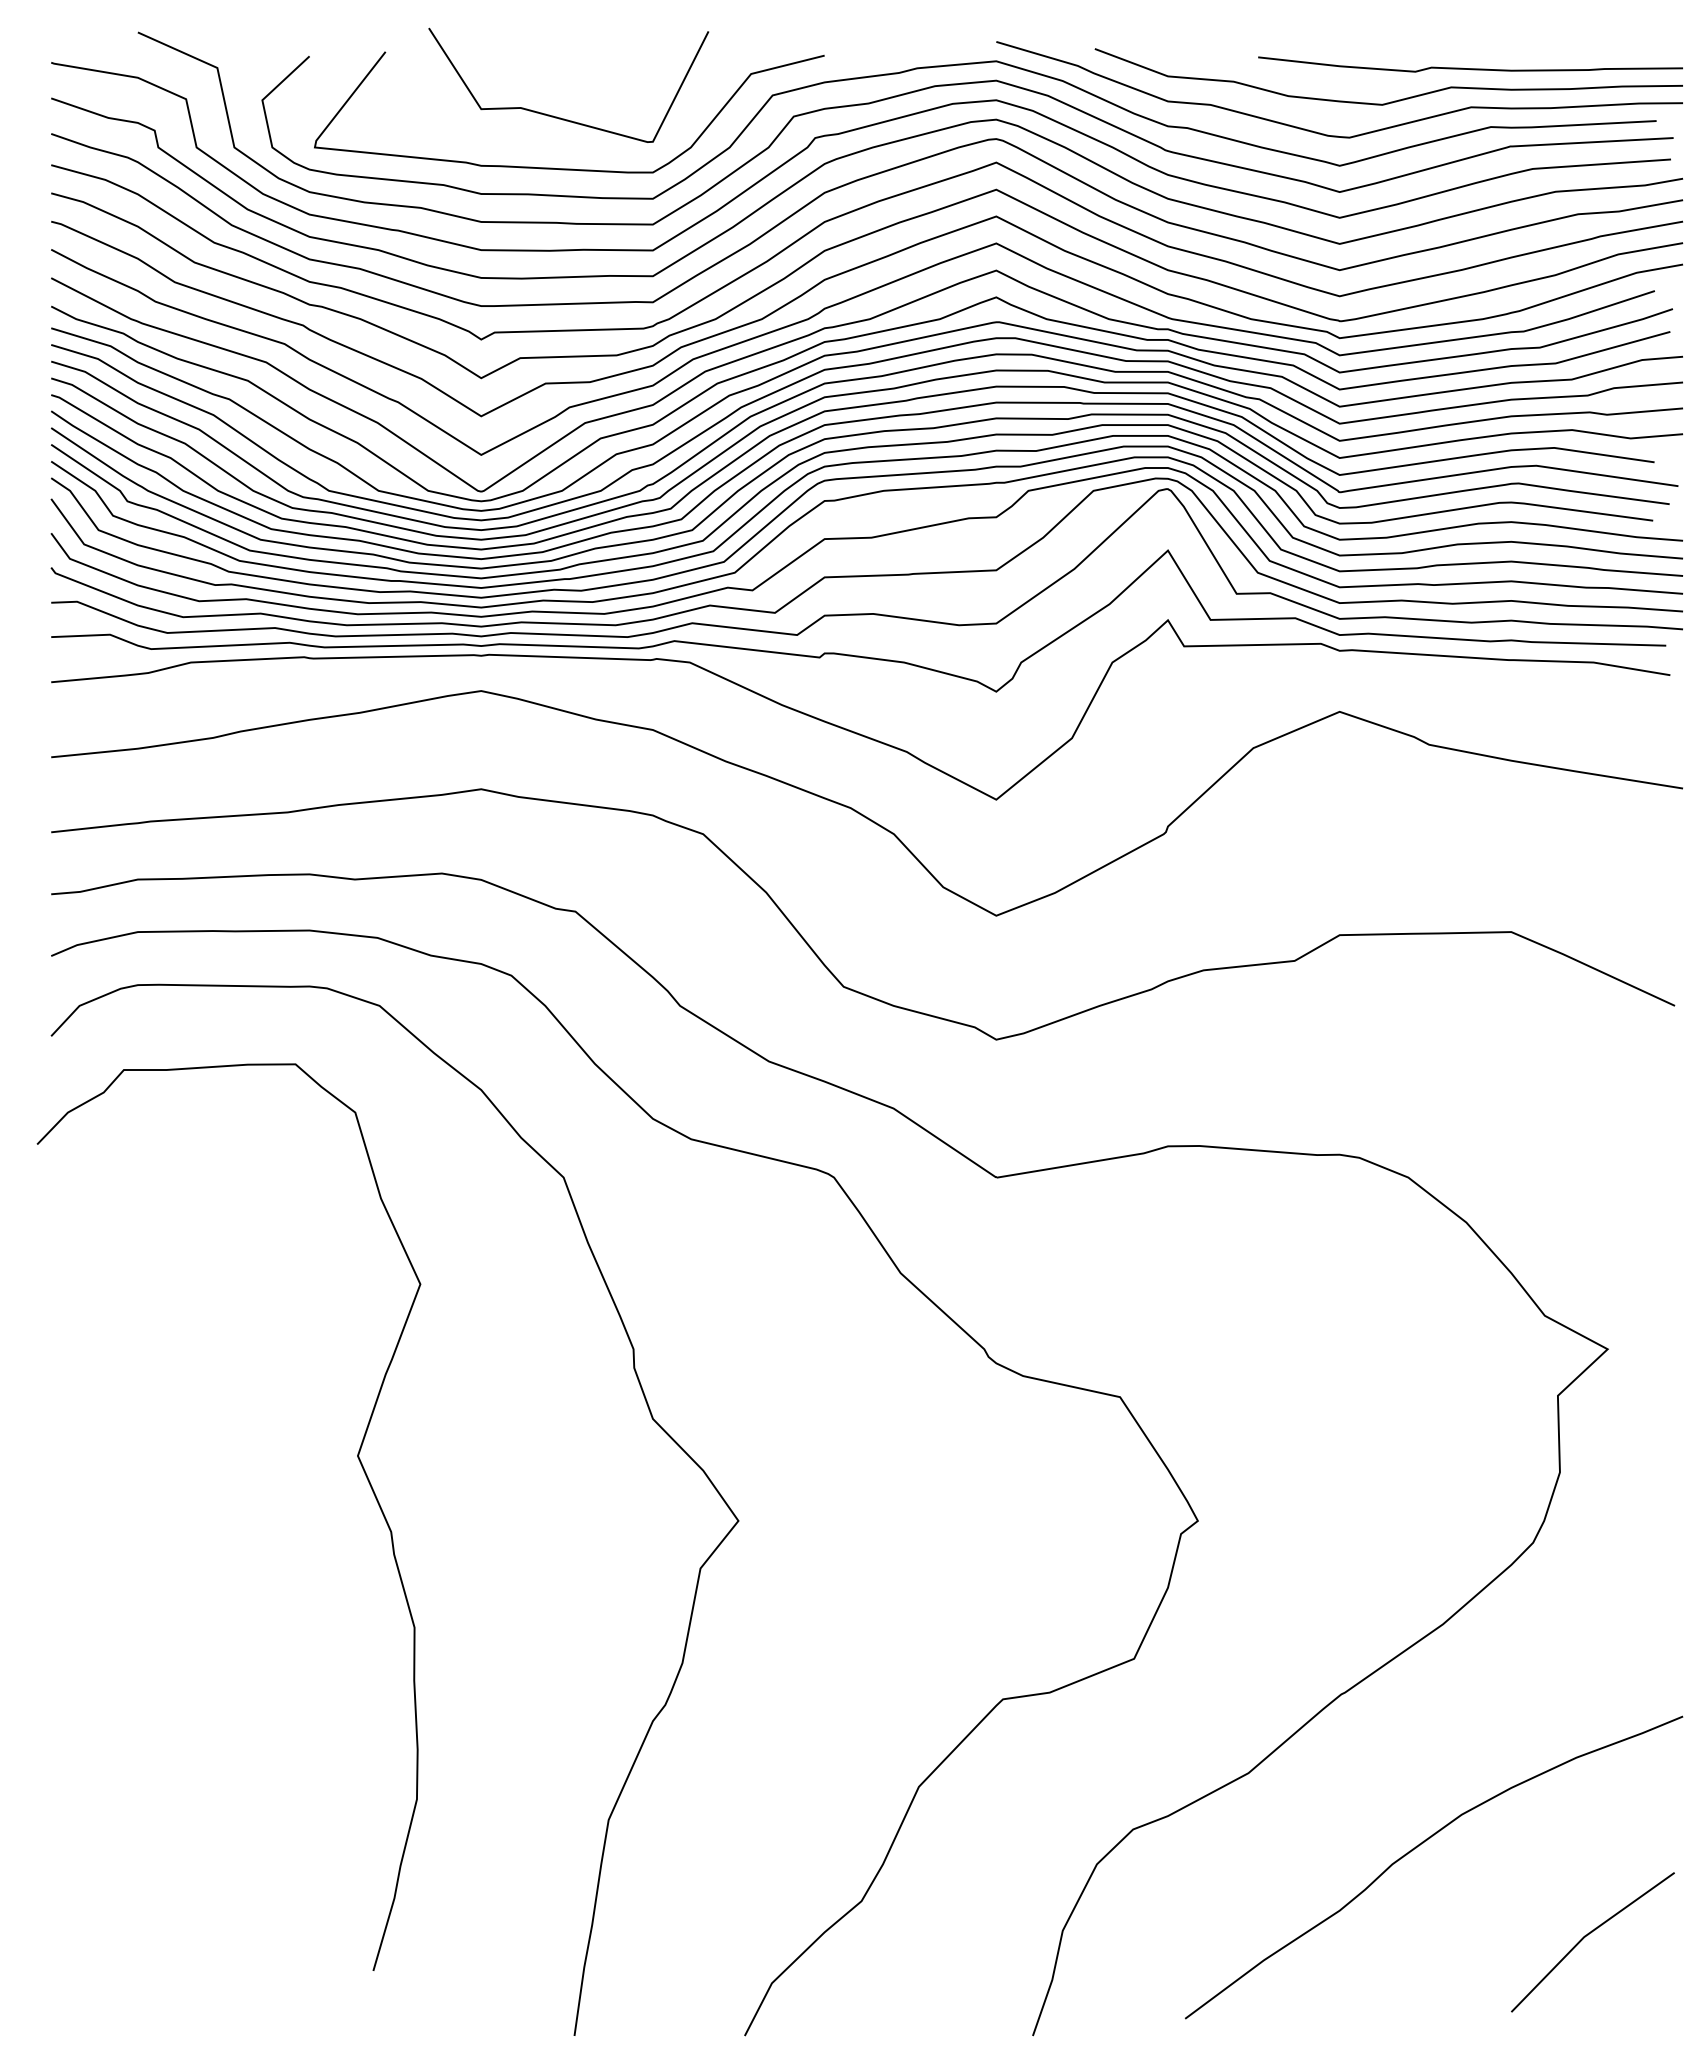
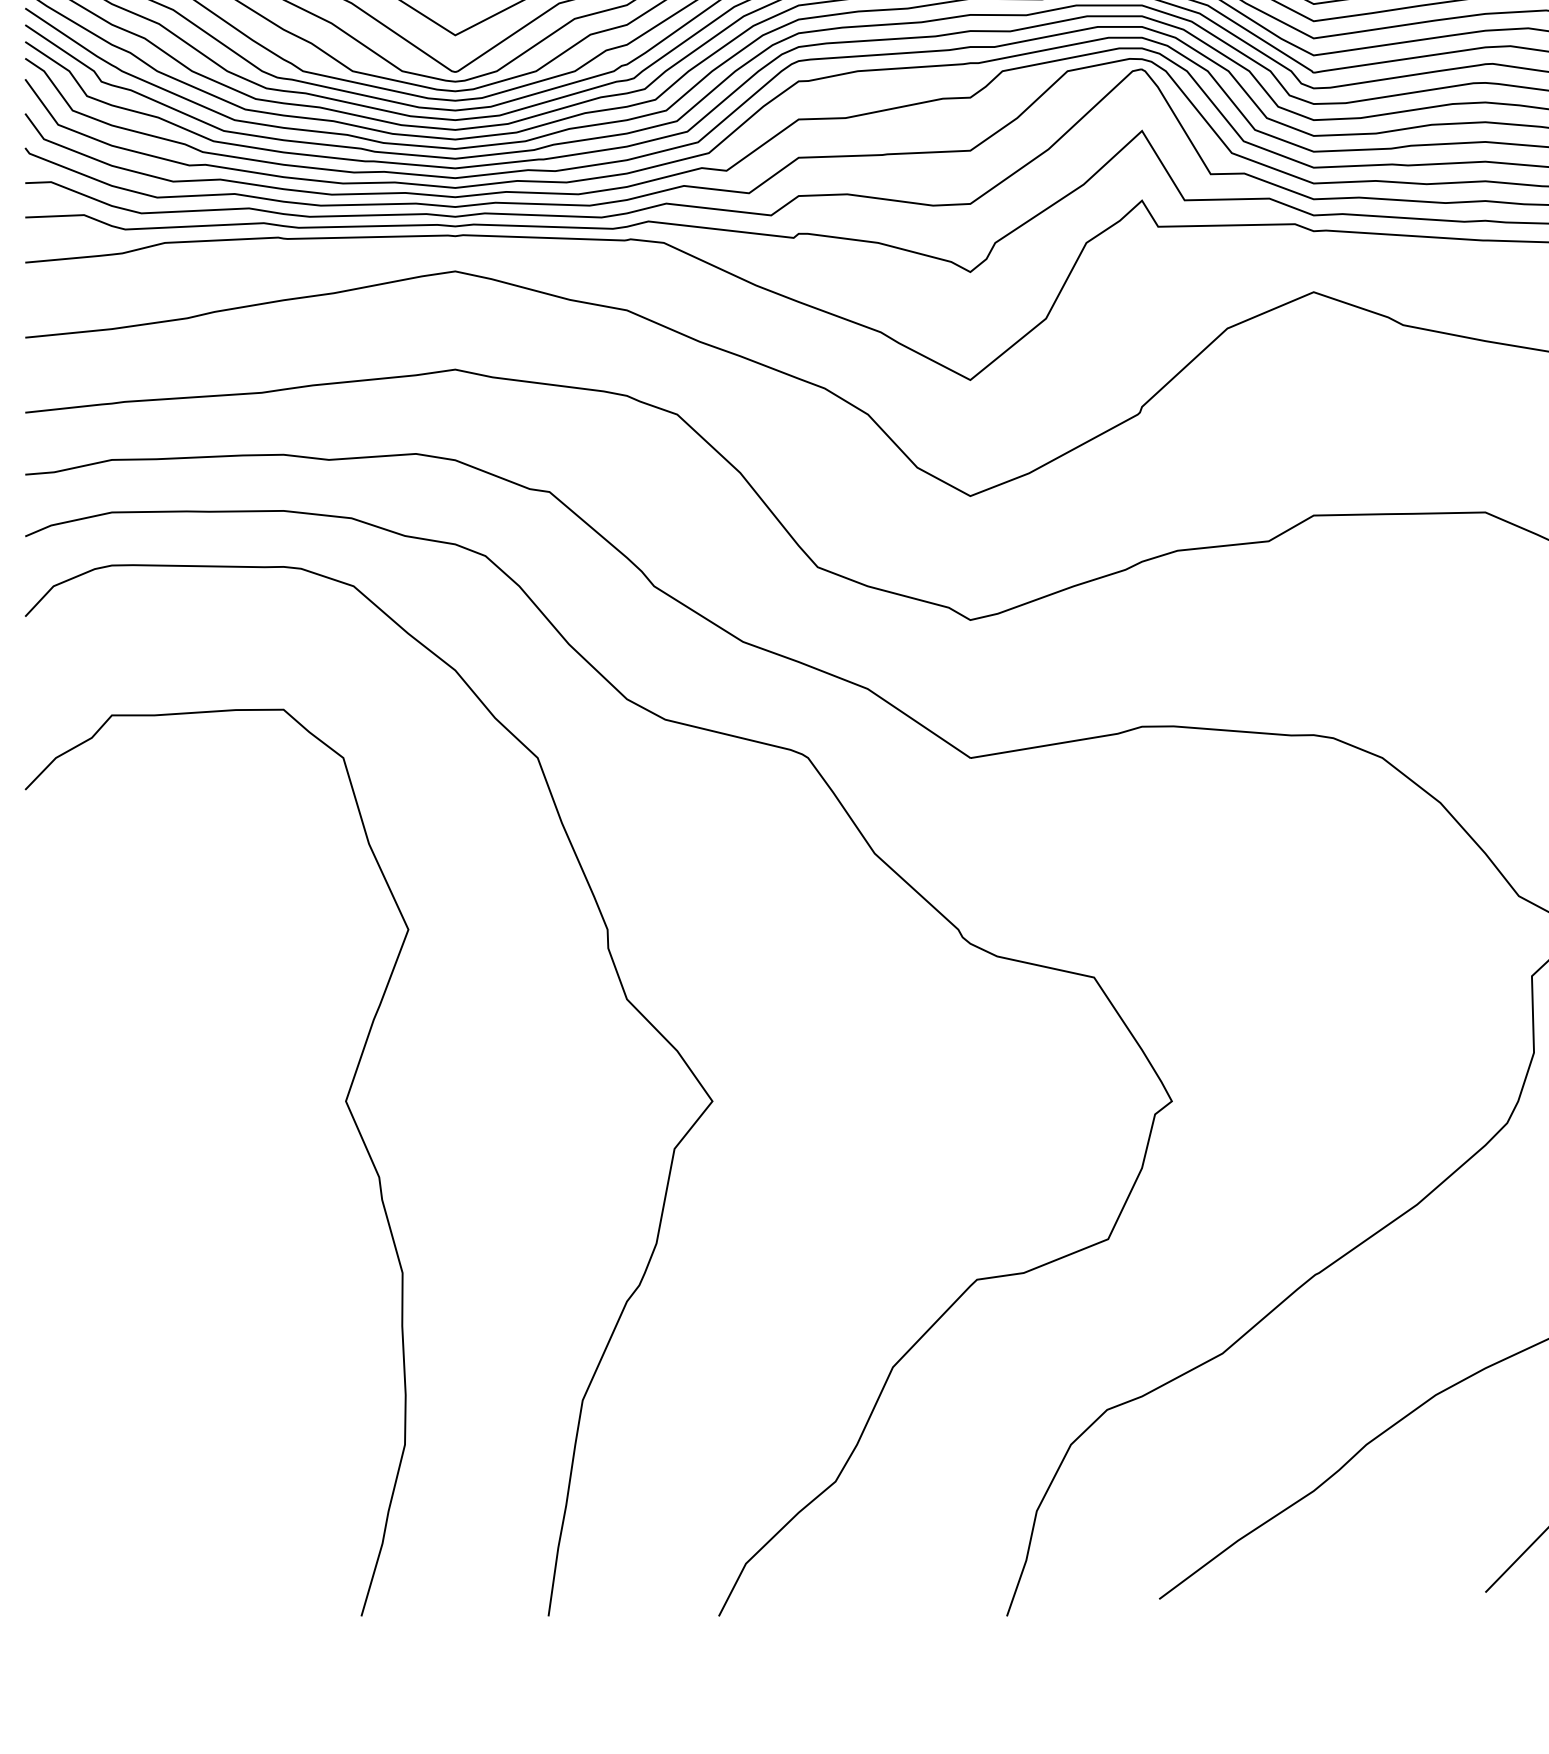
curve: (358, 1460) -> (346, 1105), moved

